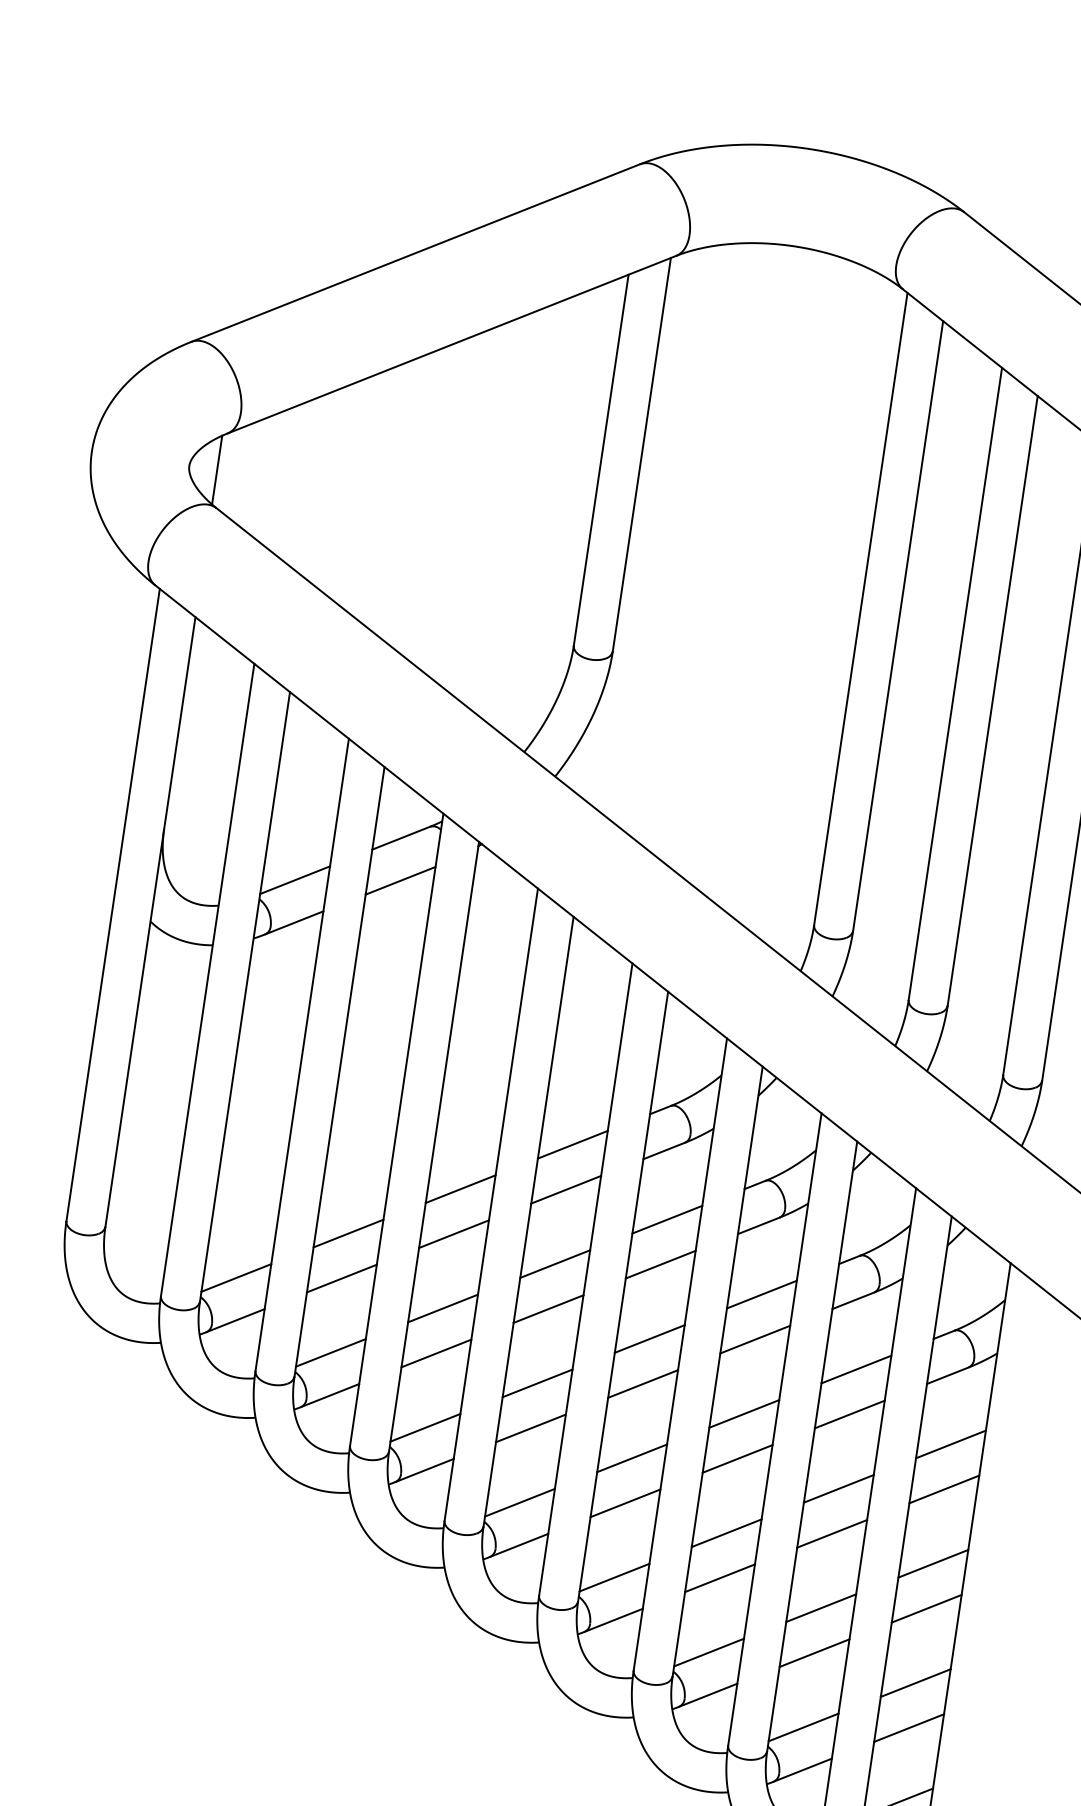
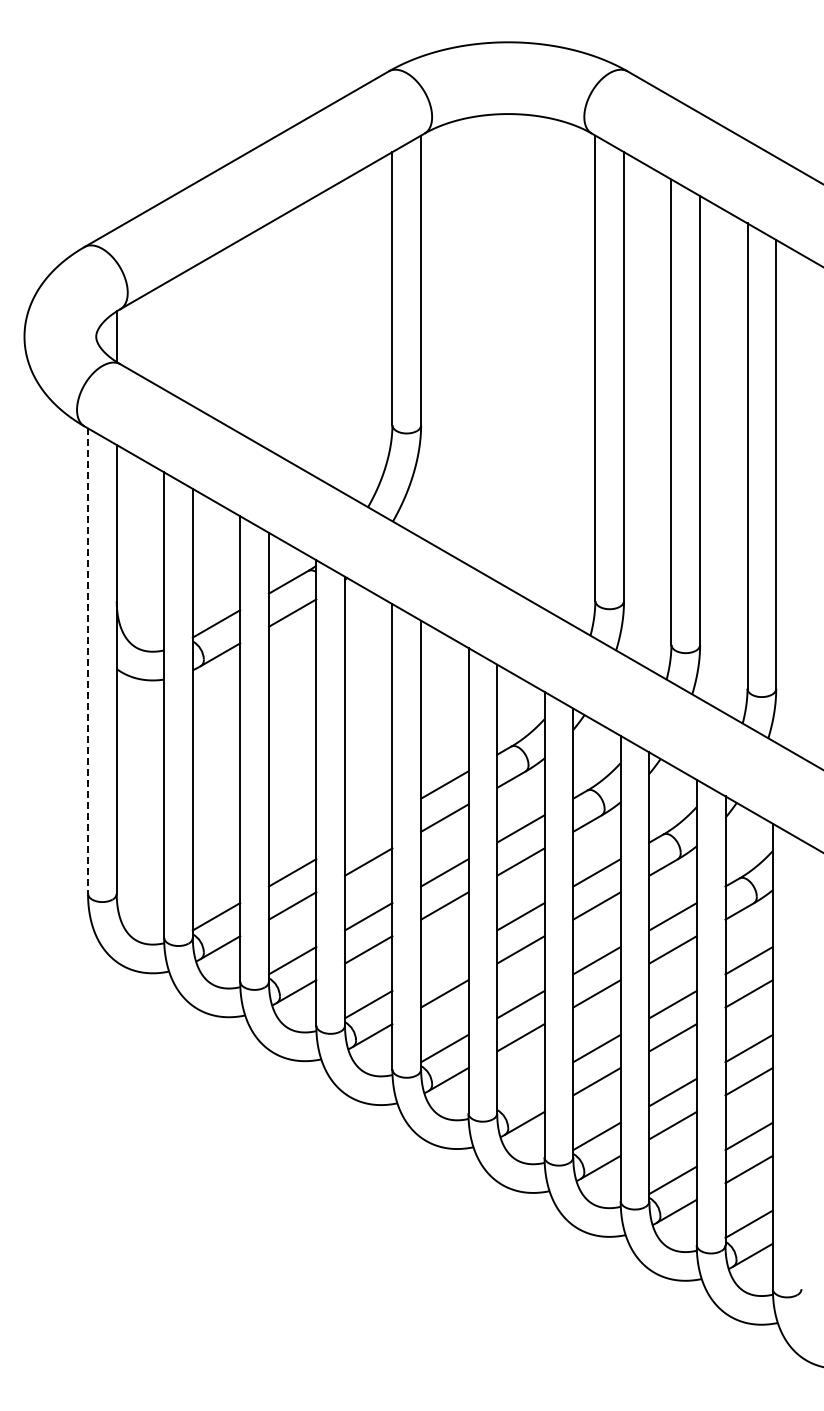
line: (113, 905) -> (88, 661), solid -> dashed
line: (460, 1188) -> (368, 828), removed
line: (537, 1383) -> (444, 960), removed
line: (613, 1577) -> (520, 1092), removed

